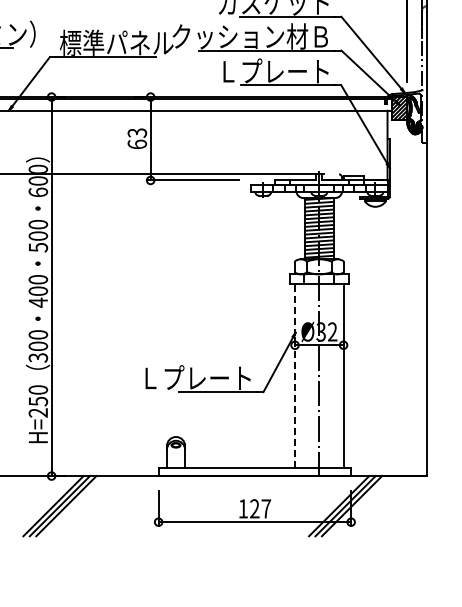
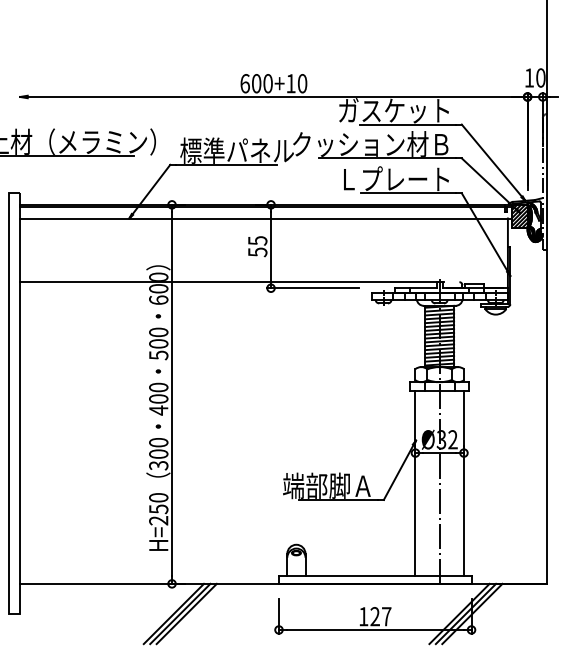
text: (137, 138) -> (257, 246), 63 -> 55
line: (295, 375) -> (415, 483), dashed -> solid
text: (198, 377) -> (318, 485), Ｌプレート -> 端部脚Ａ

